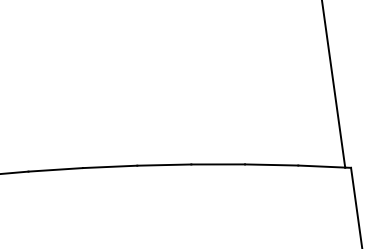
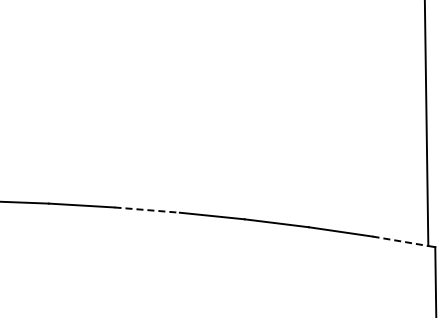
line: (321, 166) -> (400, 241), solid -> dashed
line: (110, 167) -> (147, 210), solid -> dashed

